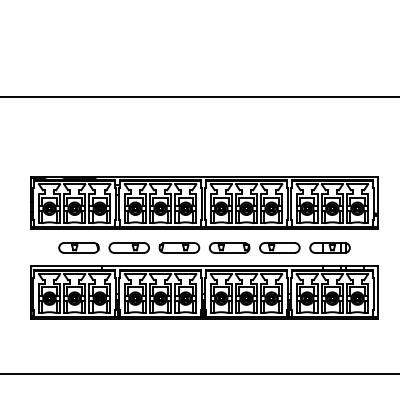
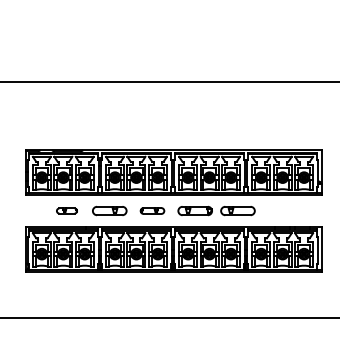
part: (78, 247) -> (66, 210), size x0.6
part: (179, 247) -> (152, 210), size x0.7
part: (329, 247) -> (280, 210), removed

